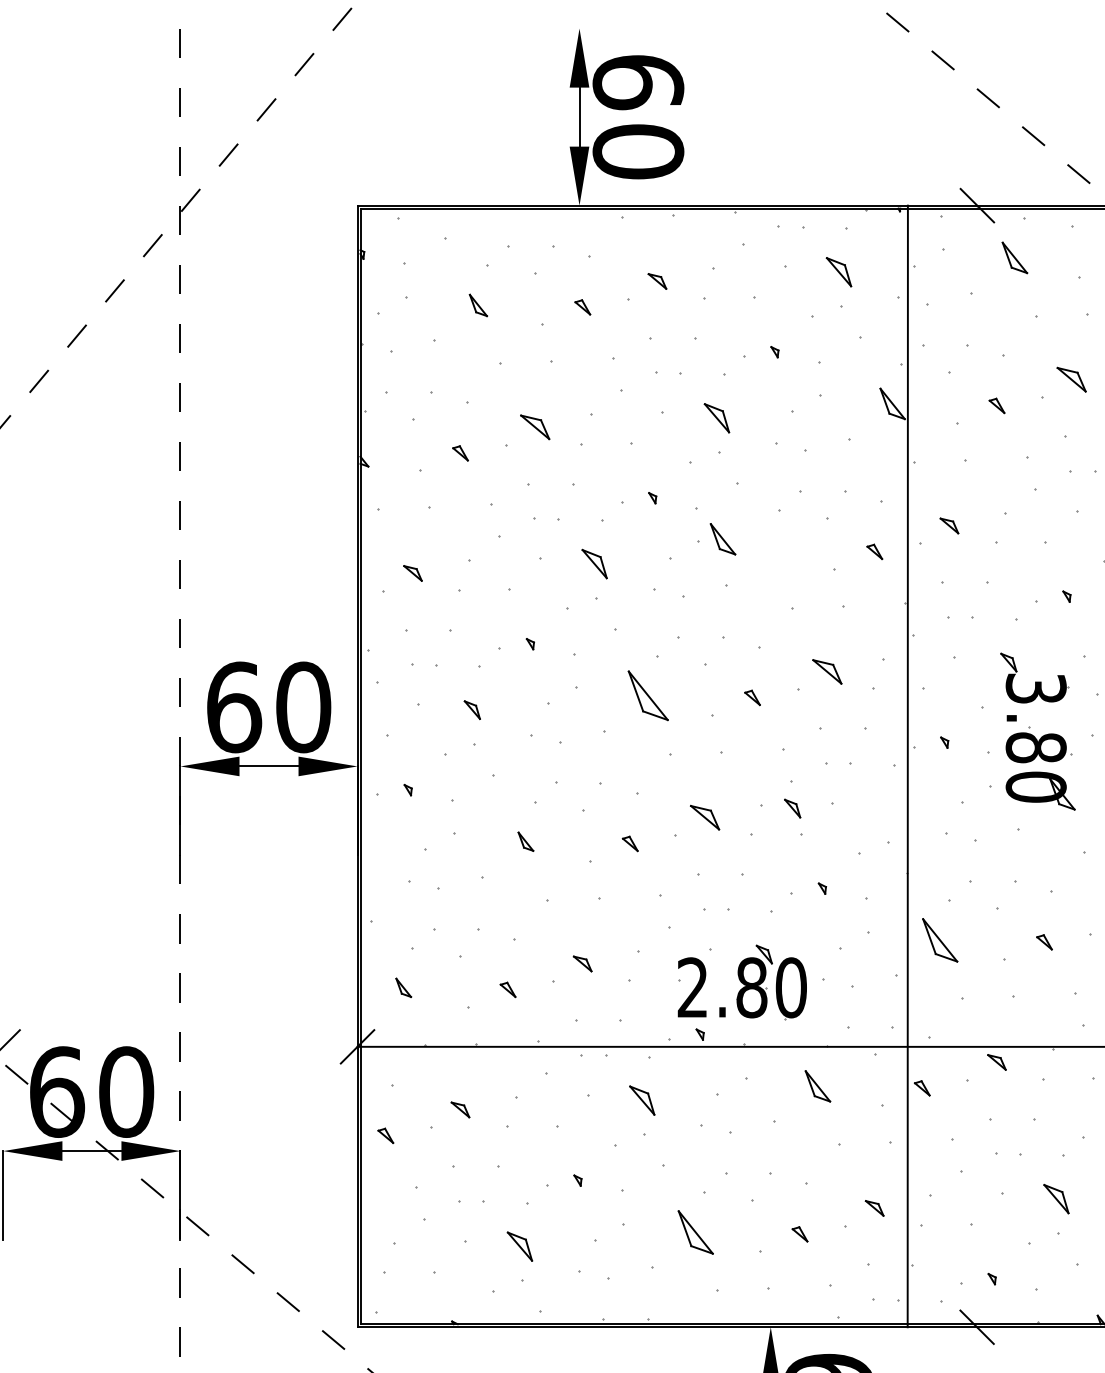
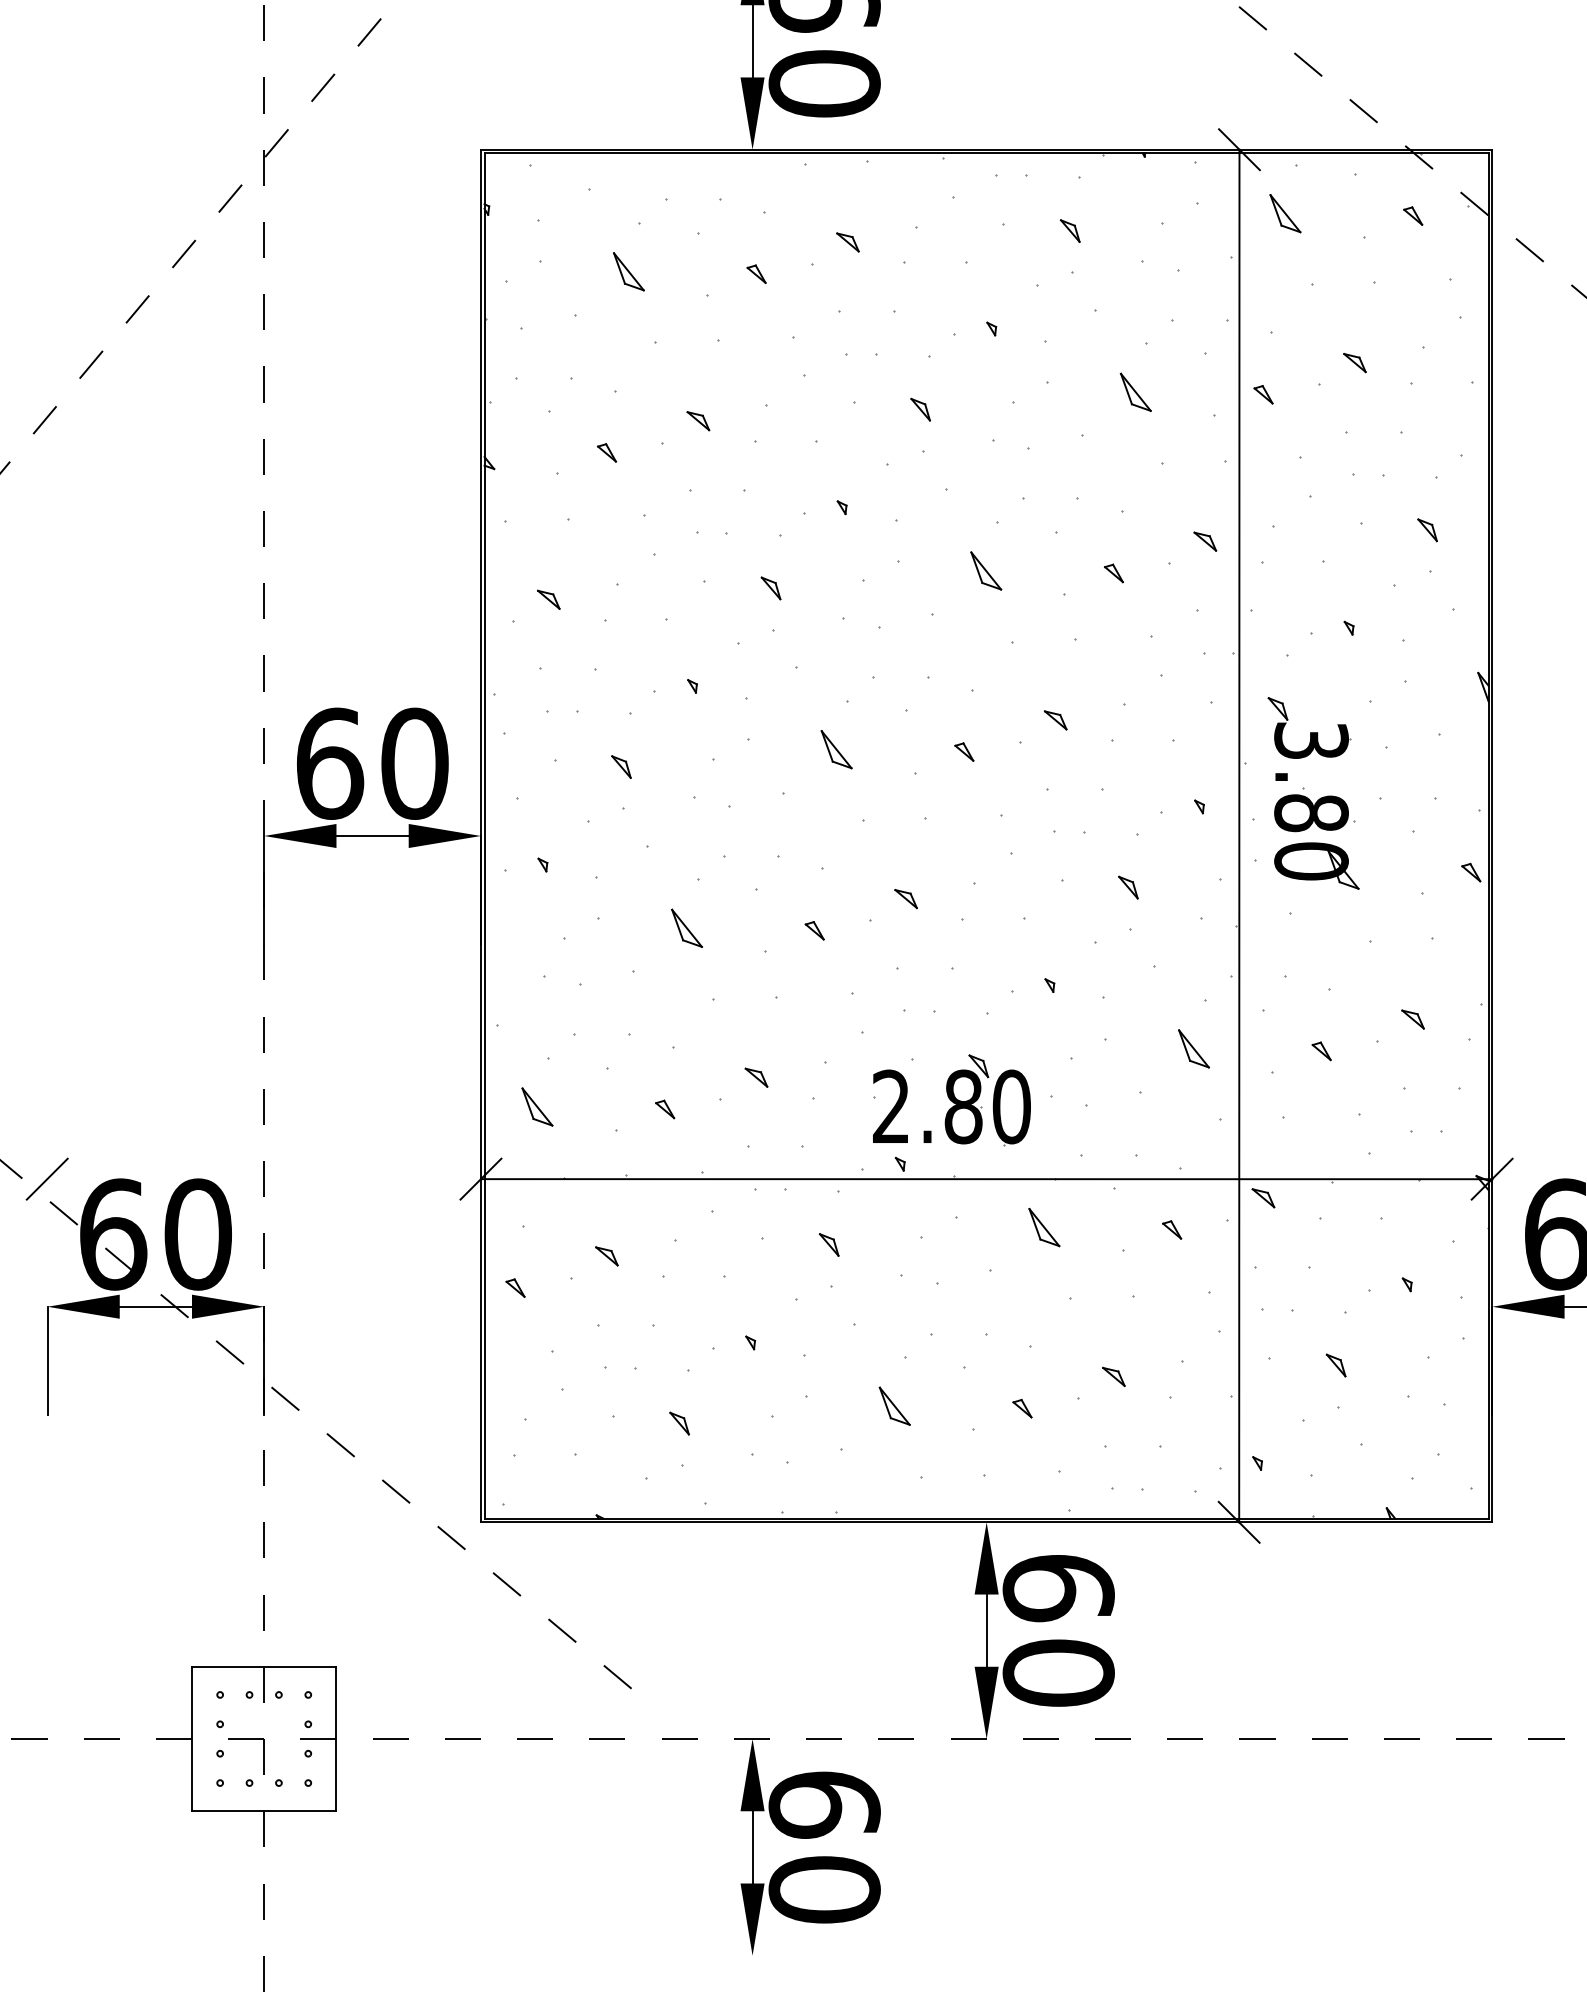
part: (839, 271) -> (1070, 230), size x0.62
part: (478, 305) -> (628, 271), size x1.43
part: (1071, 380) -> (1354, 363), size x0.62
part: (716, 417) -> (920, 409), size x0.62
part: (535, 427) -> (698, 421), size x0.62
part: (723, 538) -> (986, 570), moved
part: (594, 564) -> (770, 588), size x0.62
part: (827, 672) -> (1055, 720), size x0.62
part: (648, 695) -> (836, 749), size x0.62
line: (907, 766) -> (1239, 835), moved
part: (792, 808) -> (1128, 887), moved
part: (704, 818) -> (905, 899), size x0.62
part: (525, 841) -> (686, 927), size x1.67
part: (939, 940) -> (1193, 1048), size x0.71
part: (403, 987) -> (537, 1106), size x1.67
part: (641, 1100) -> (828, 1244), size x0.62
part: (1055, 1199) -> (1335, 1365), size x0.62
part: (695, 1231) -> (894, 1405), size x0.71
part: (519, 1246) -> (679, 1423), size x0.62

